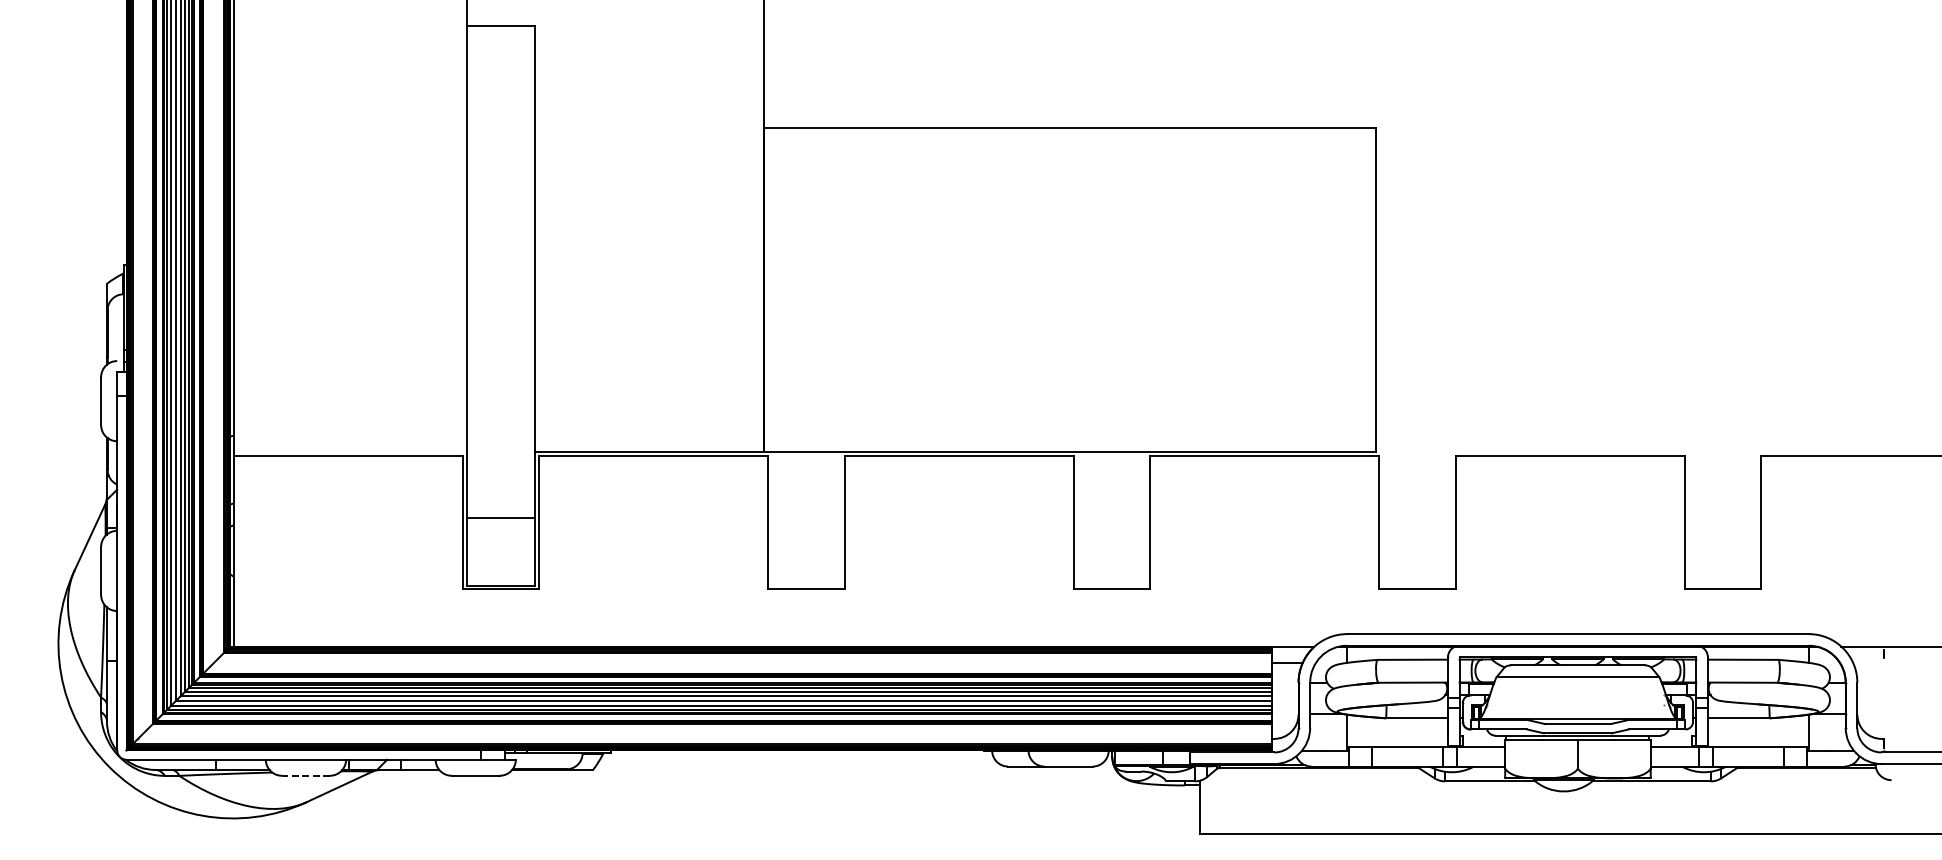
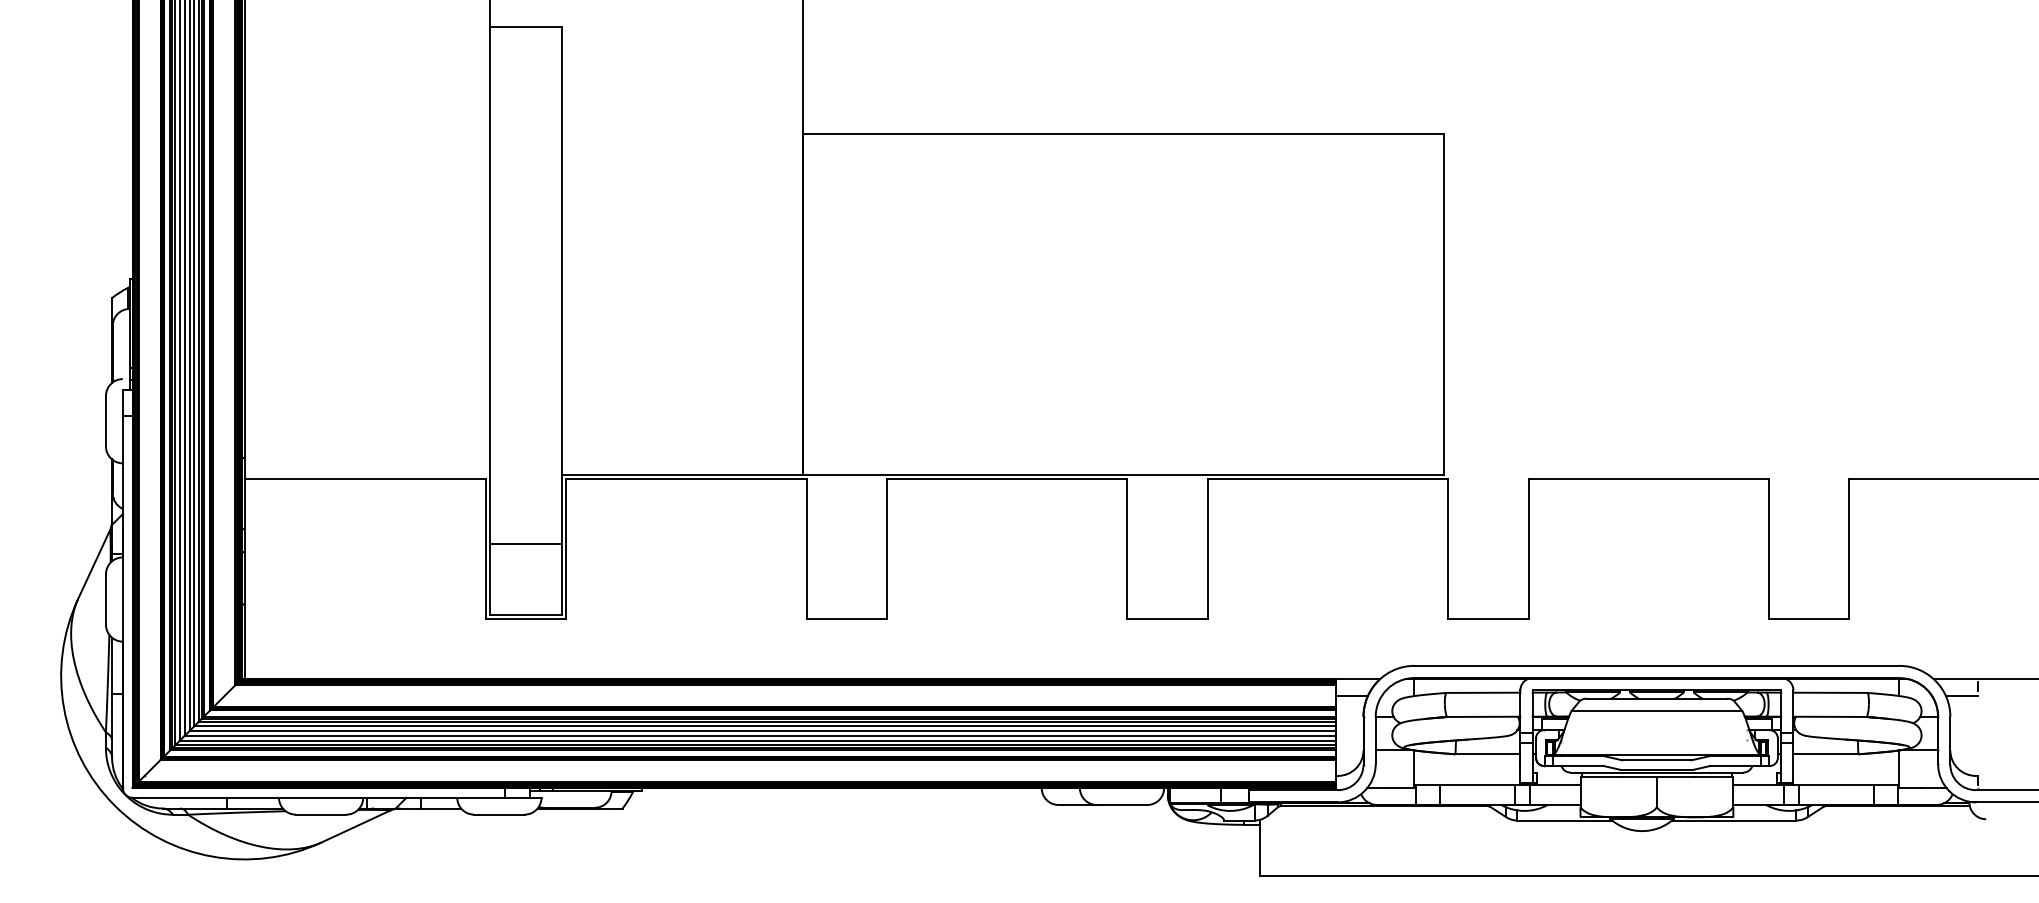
line: (1867, 662) -> (1961, 695), added
line: (305, 775) -> (320, 814), dashed -> solid

